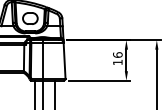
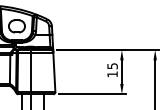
text: (117, 54) -> (112, 65), 16 -> 15

